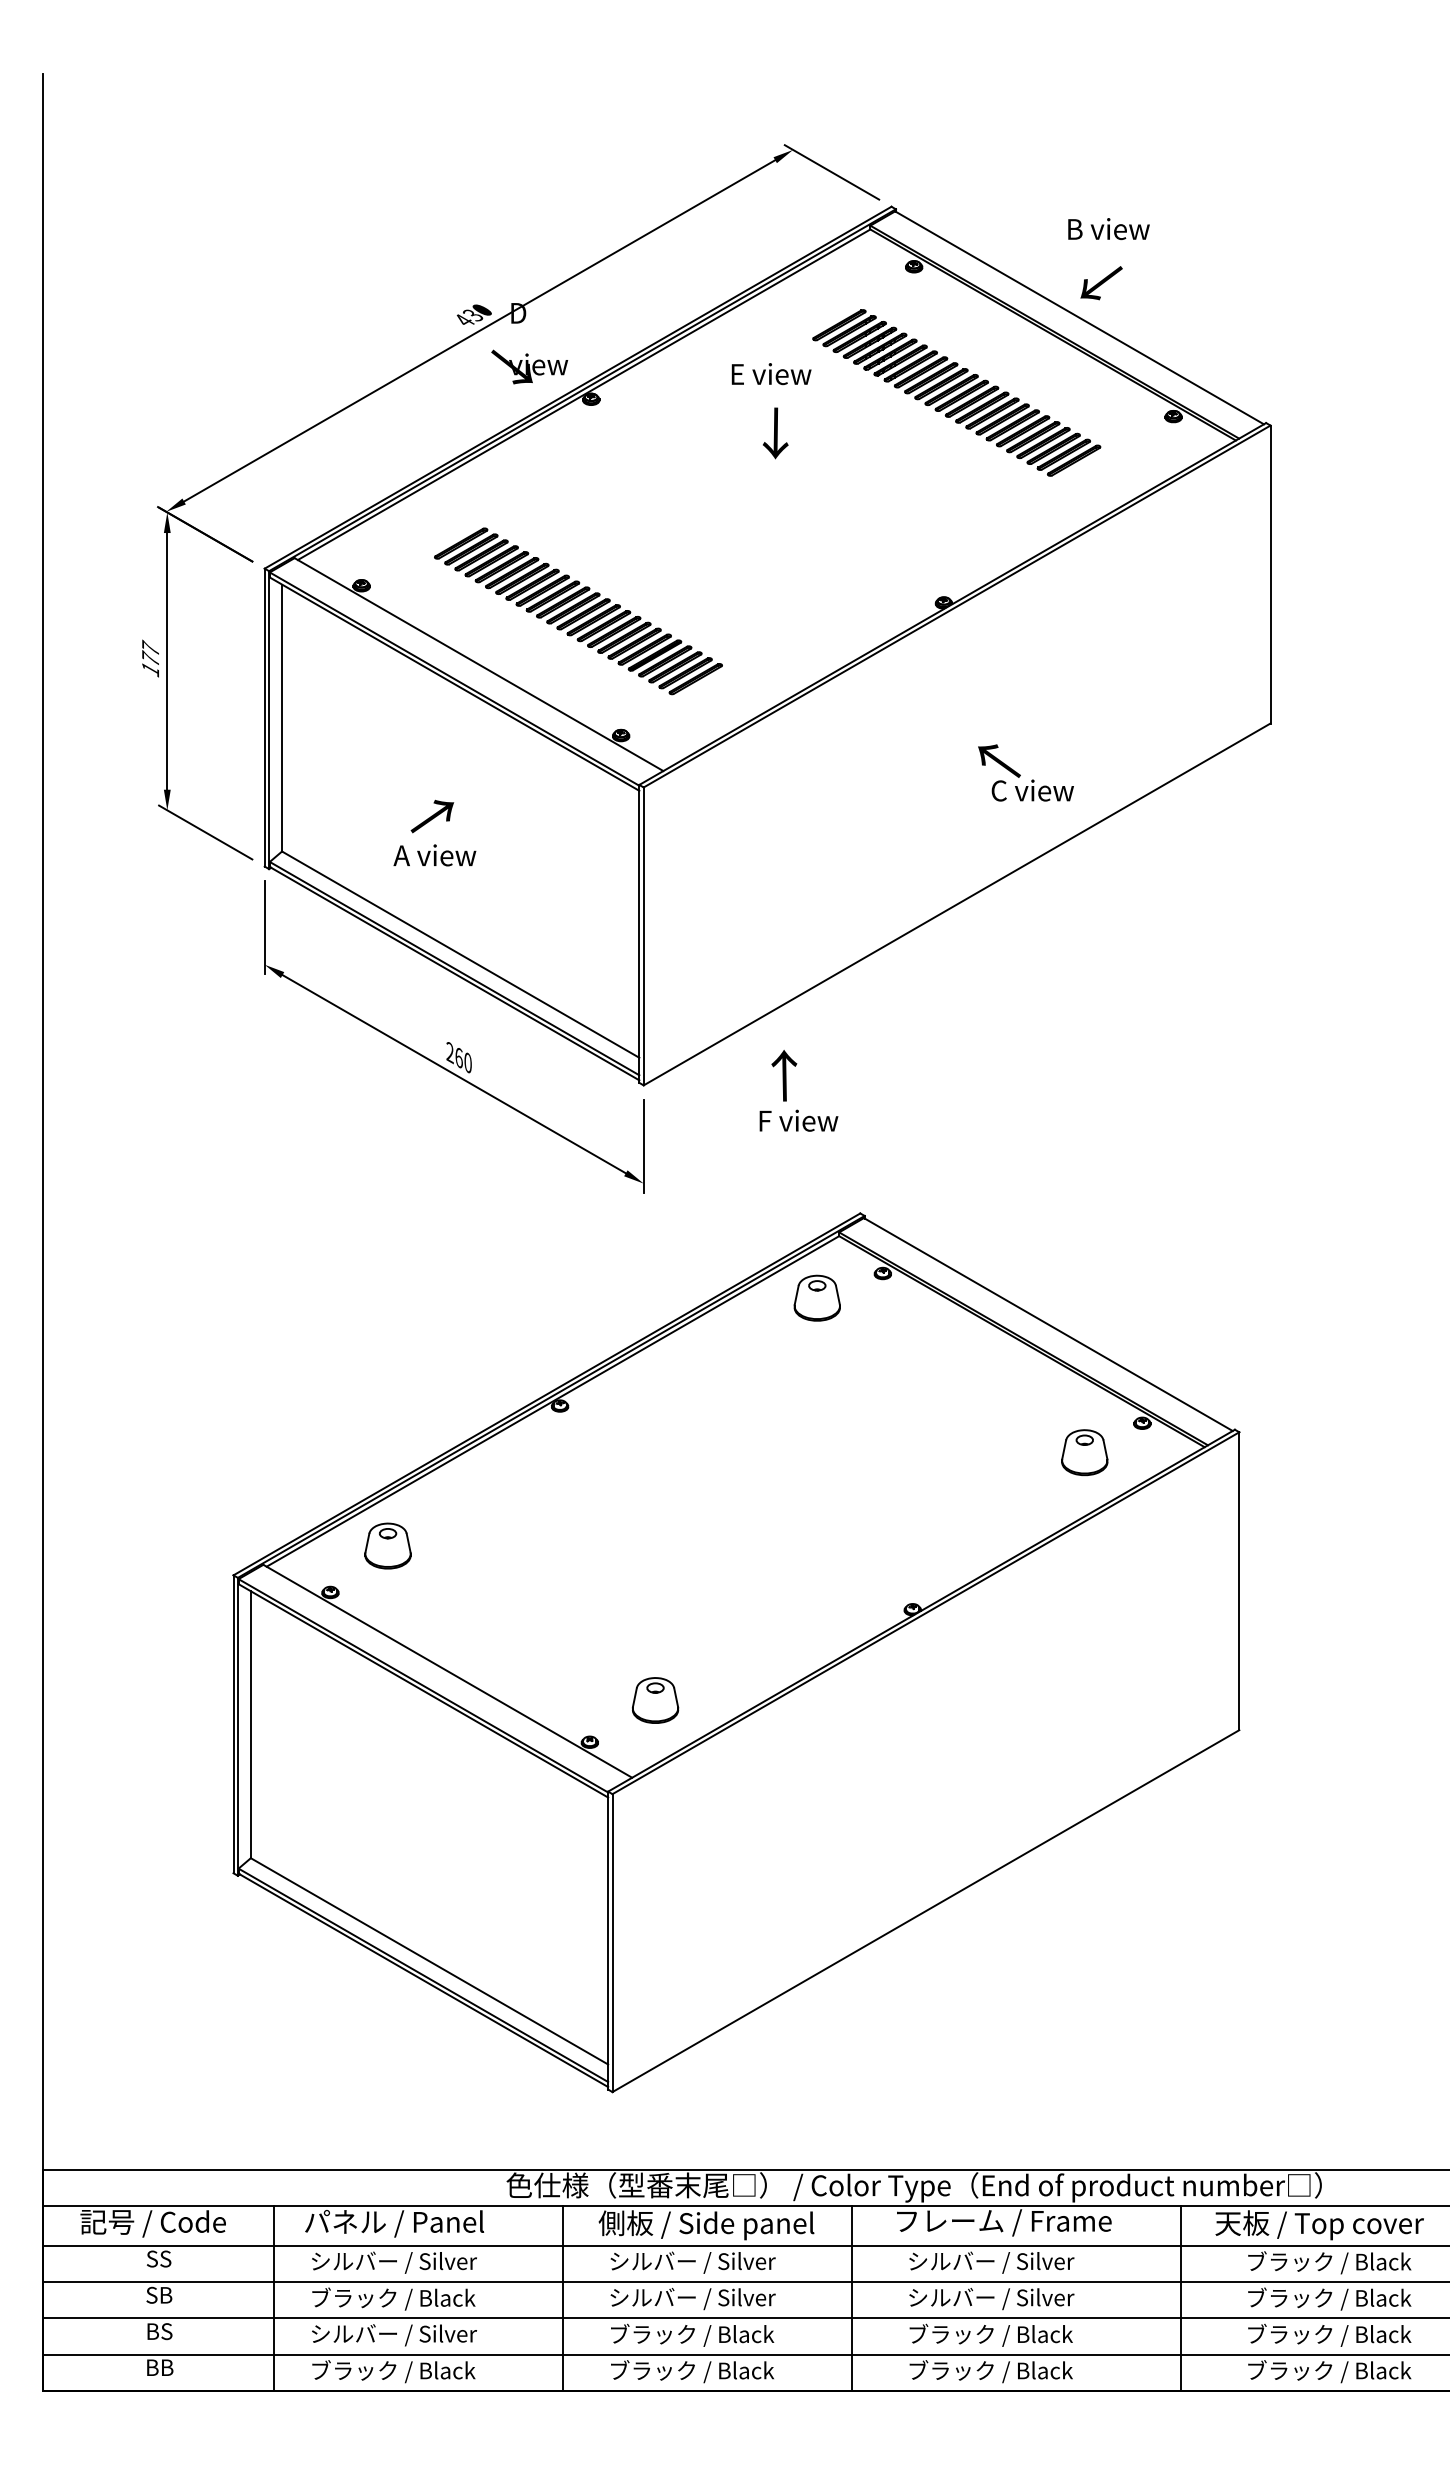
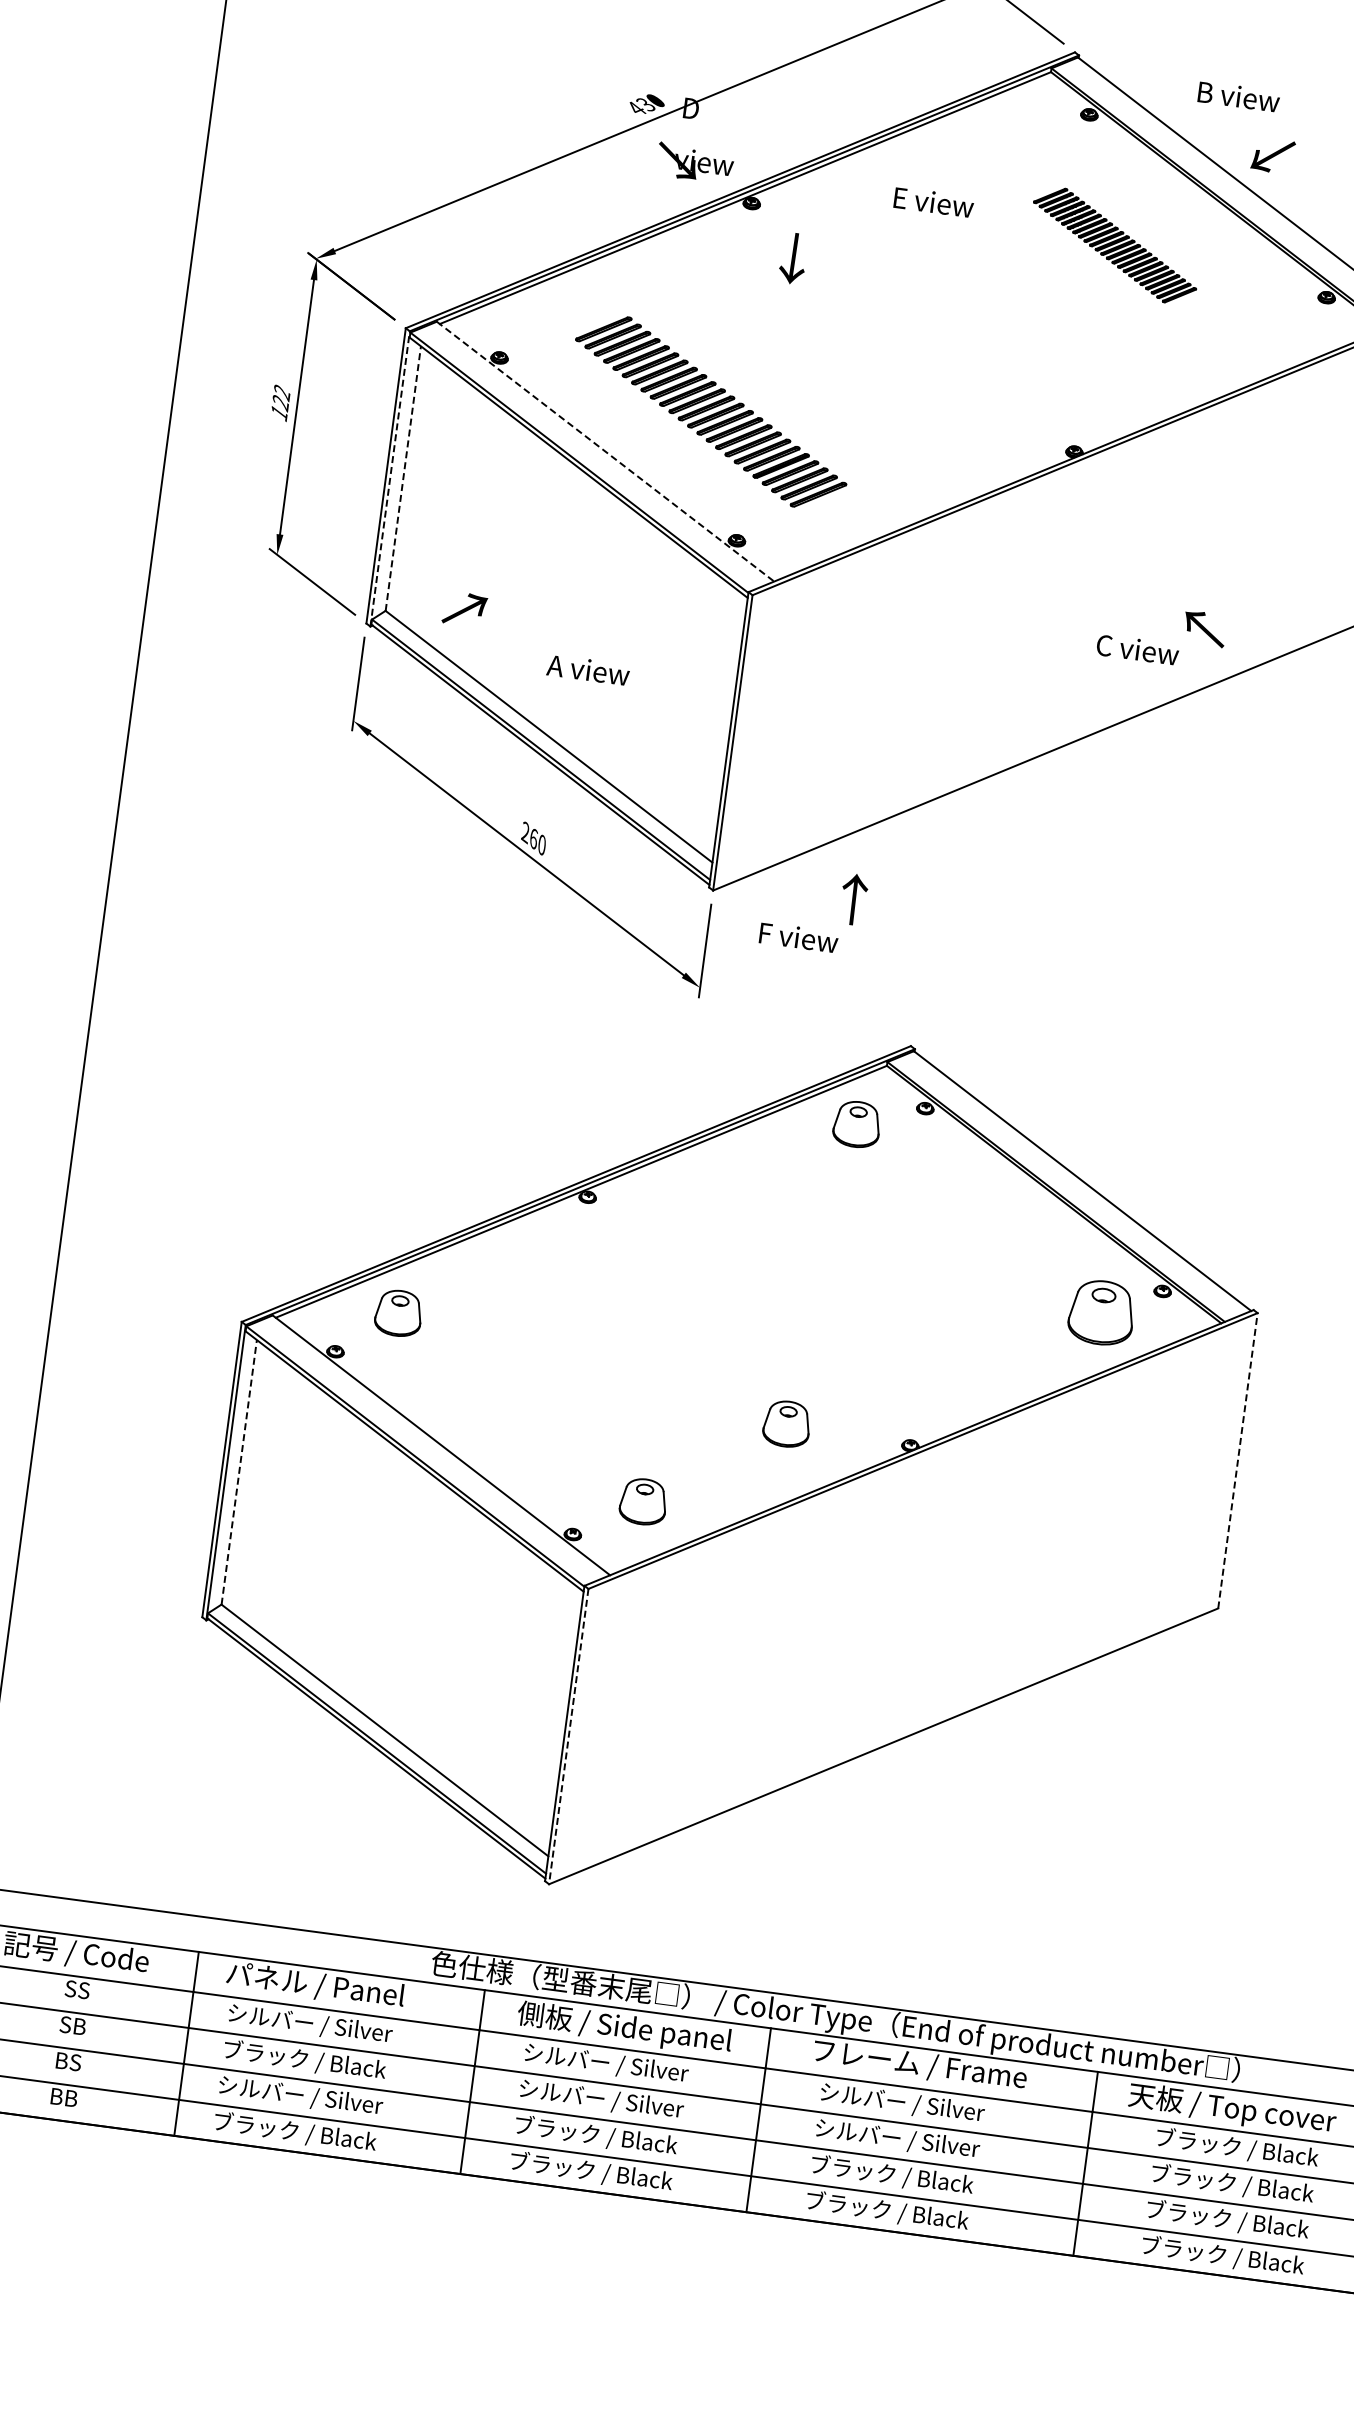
text: (1108, 229) -> (1238, 97), moved
part: (956, 392) -> (1114, 245), size x0.6
text: (775, 433) -> (793, 258), moved
text: (150, 653) -> (281, 397), 177 -> 122
line: (479, 664) -> (606, 451), solid -> dashed
line: (282, 717) -> (403, 478), solid -> dashed
line: (269, 720) -> (390, 479), solid -> dashed
text: (999, 760) -> (1204, 628), moved
text: (432, 816) -> (464, 609), moved
text: (434, 855) -> (587, 670), moved
text: (798, 1120) -> (798, 937), moved
part: (1084, 1452) -> (1101, 1312), size x1.4
line: (1239, 1581) -> (1238, 1461), solid -> dashed
part: (787, 1604) -> (787, 1424), added
line: (250, 1724) -> (238, 1472), solid -> dashed
line: (612, 1943) -> (568, 1736), solid -> dashed

